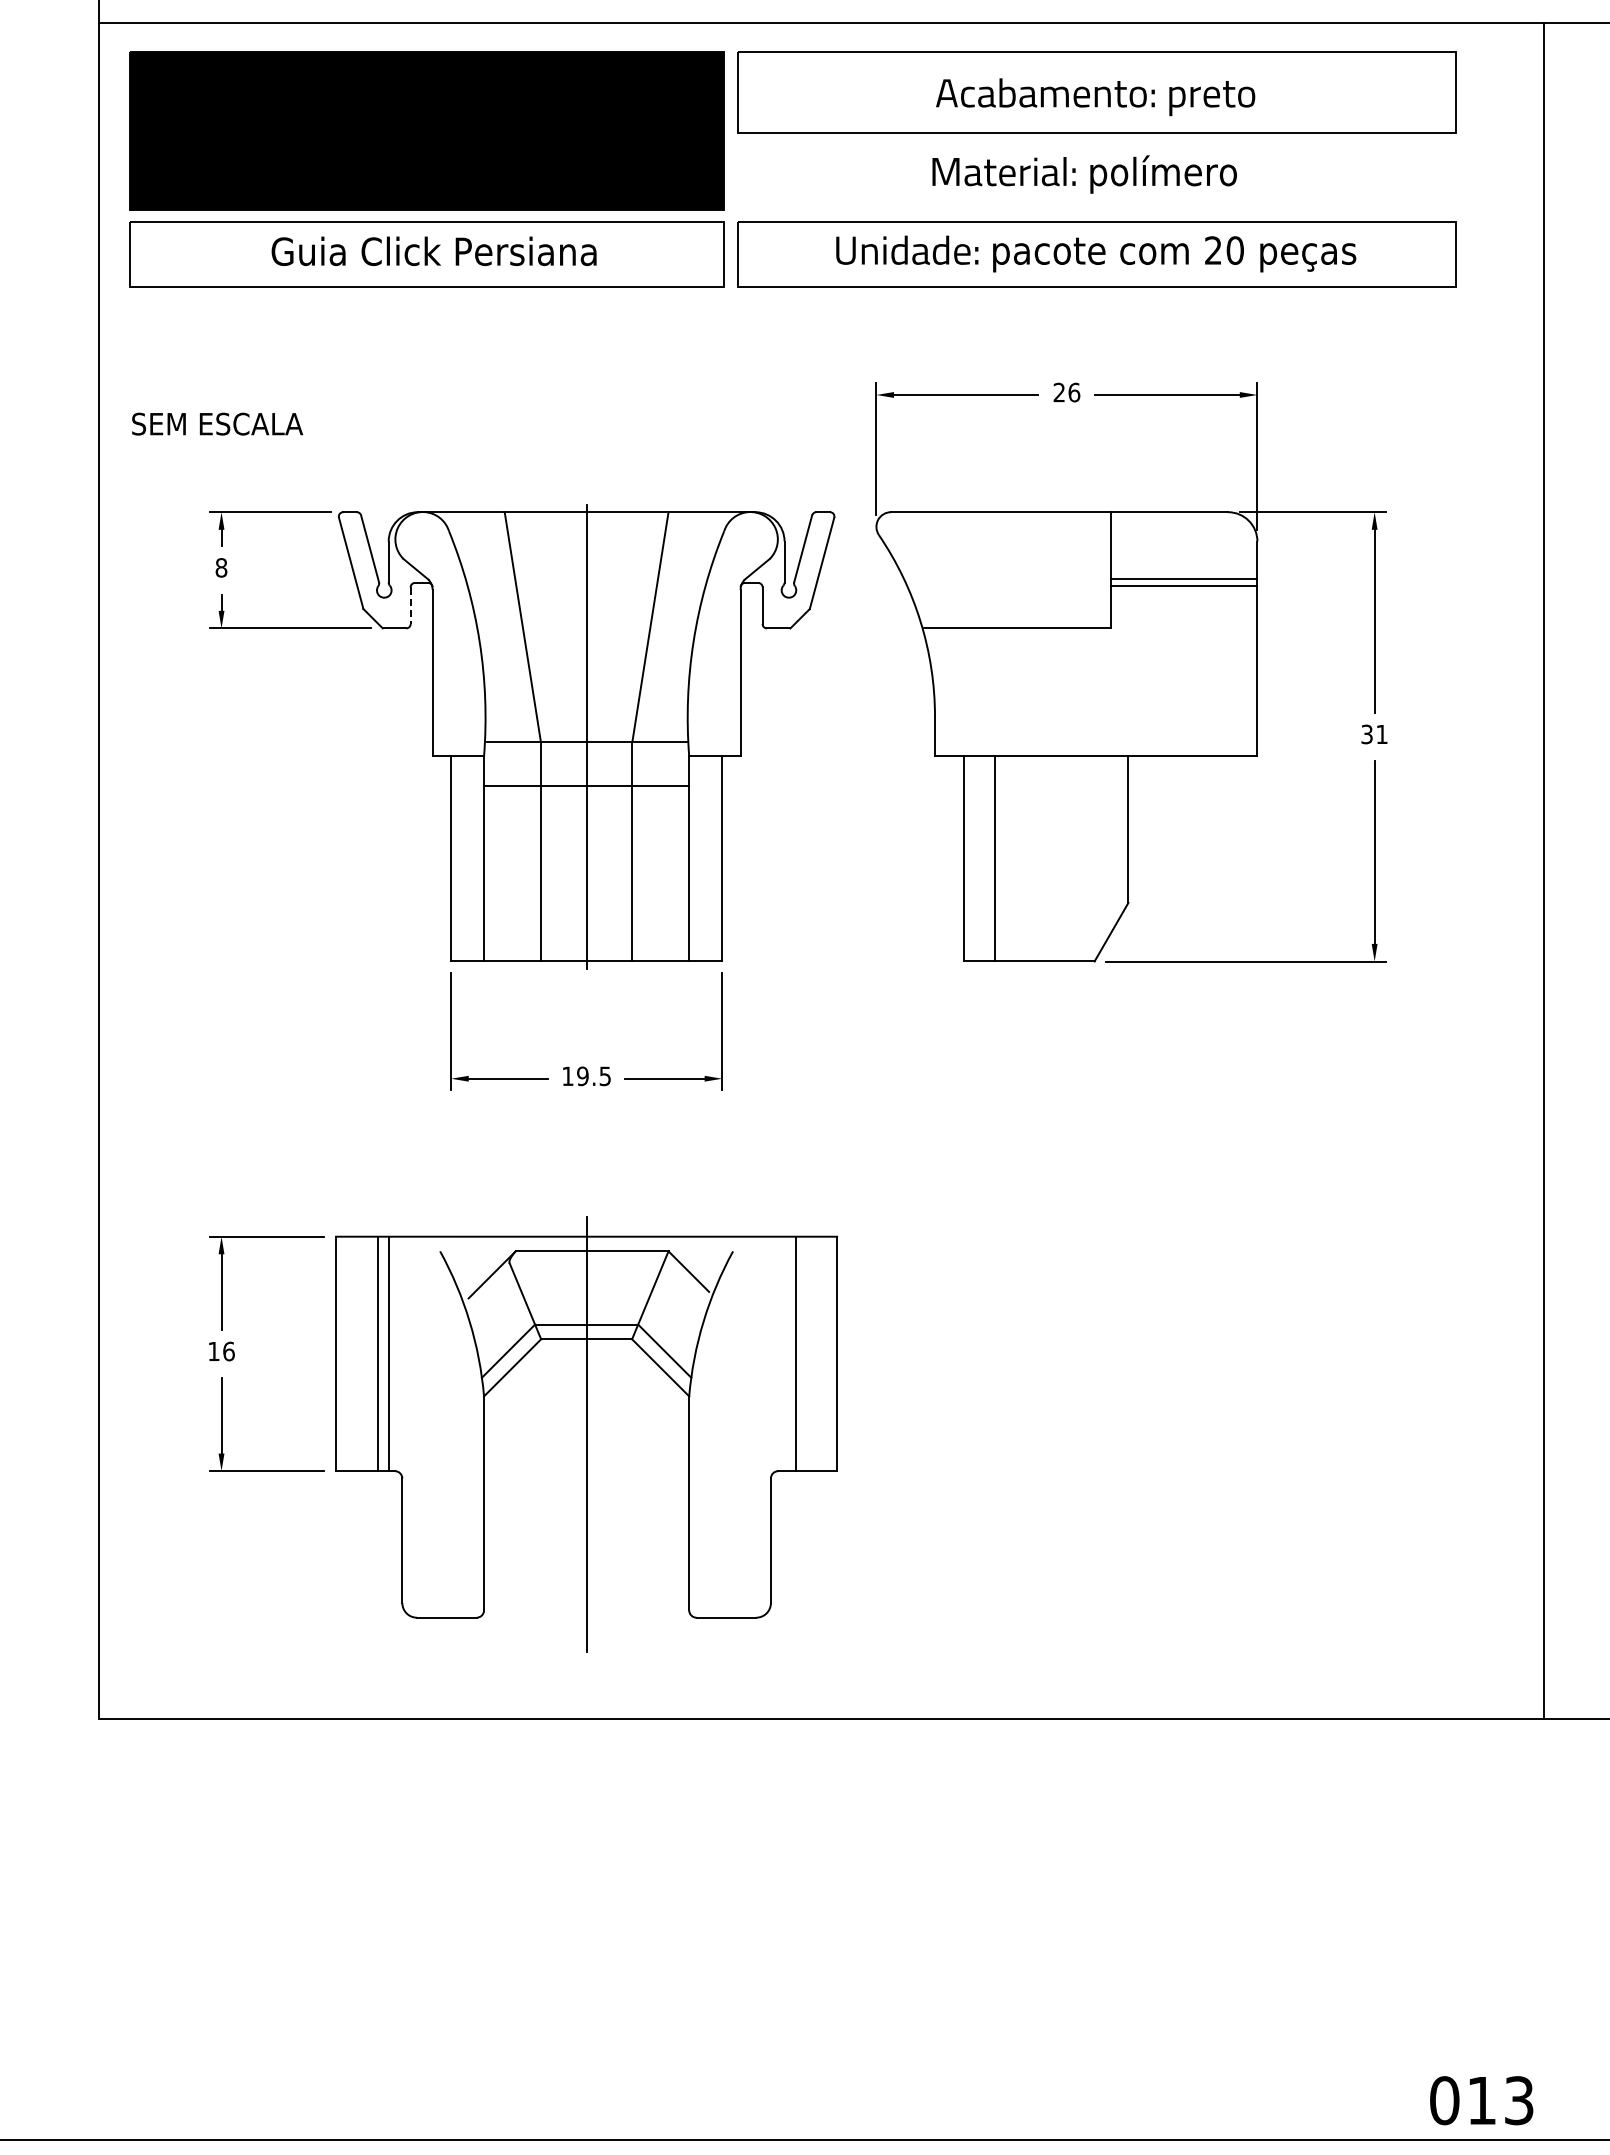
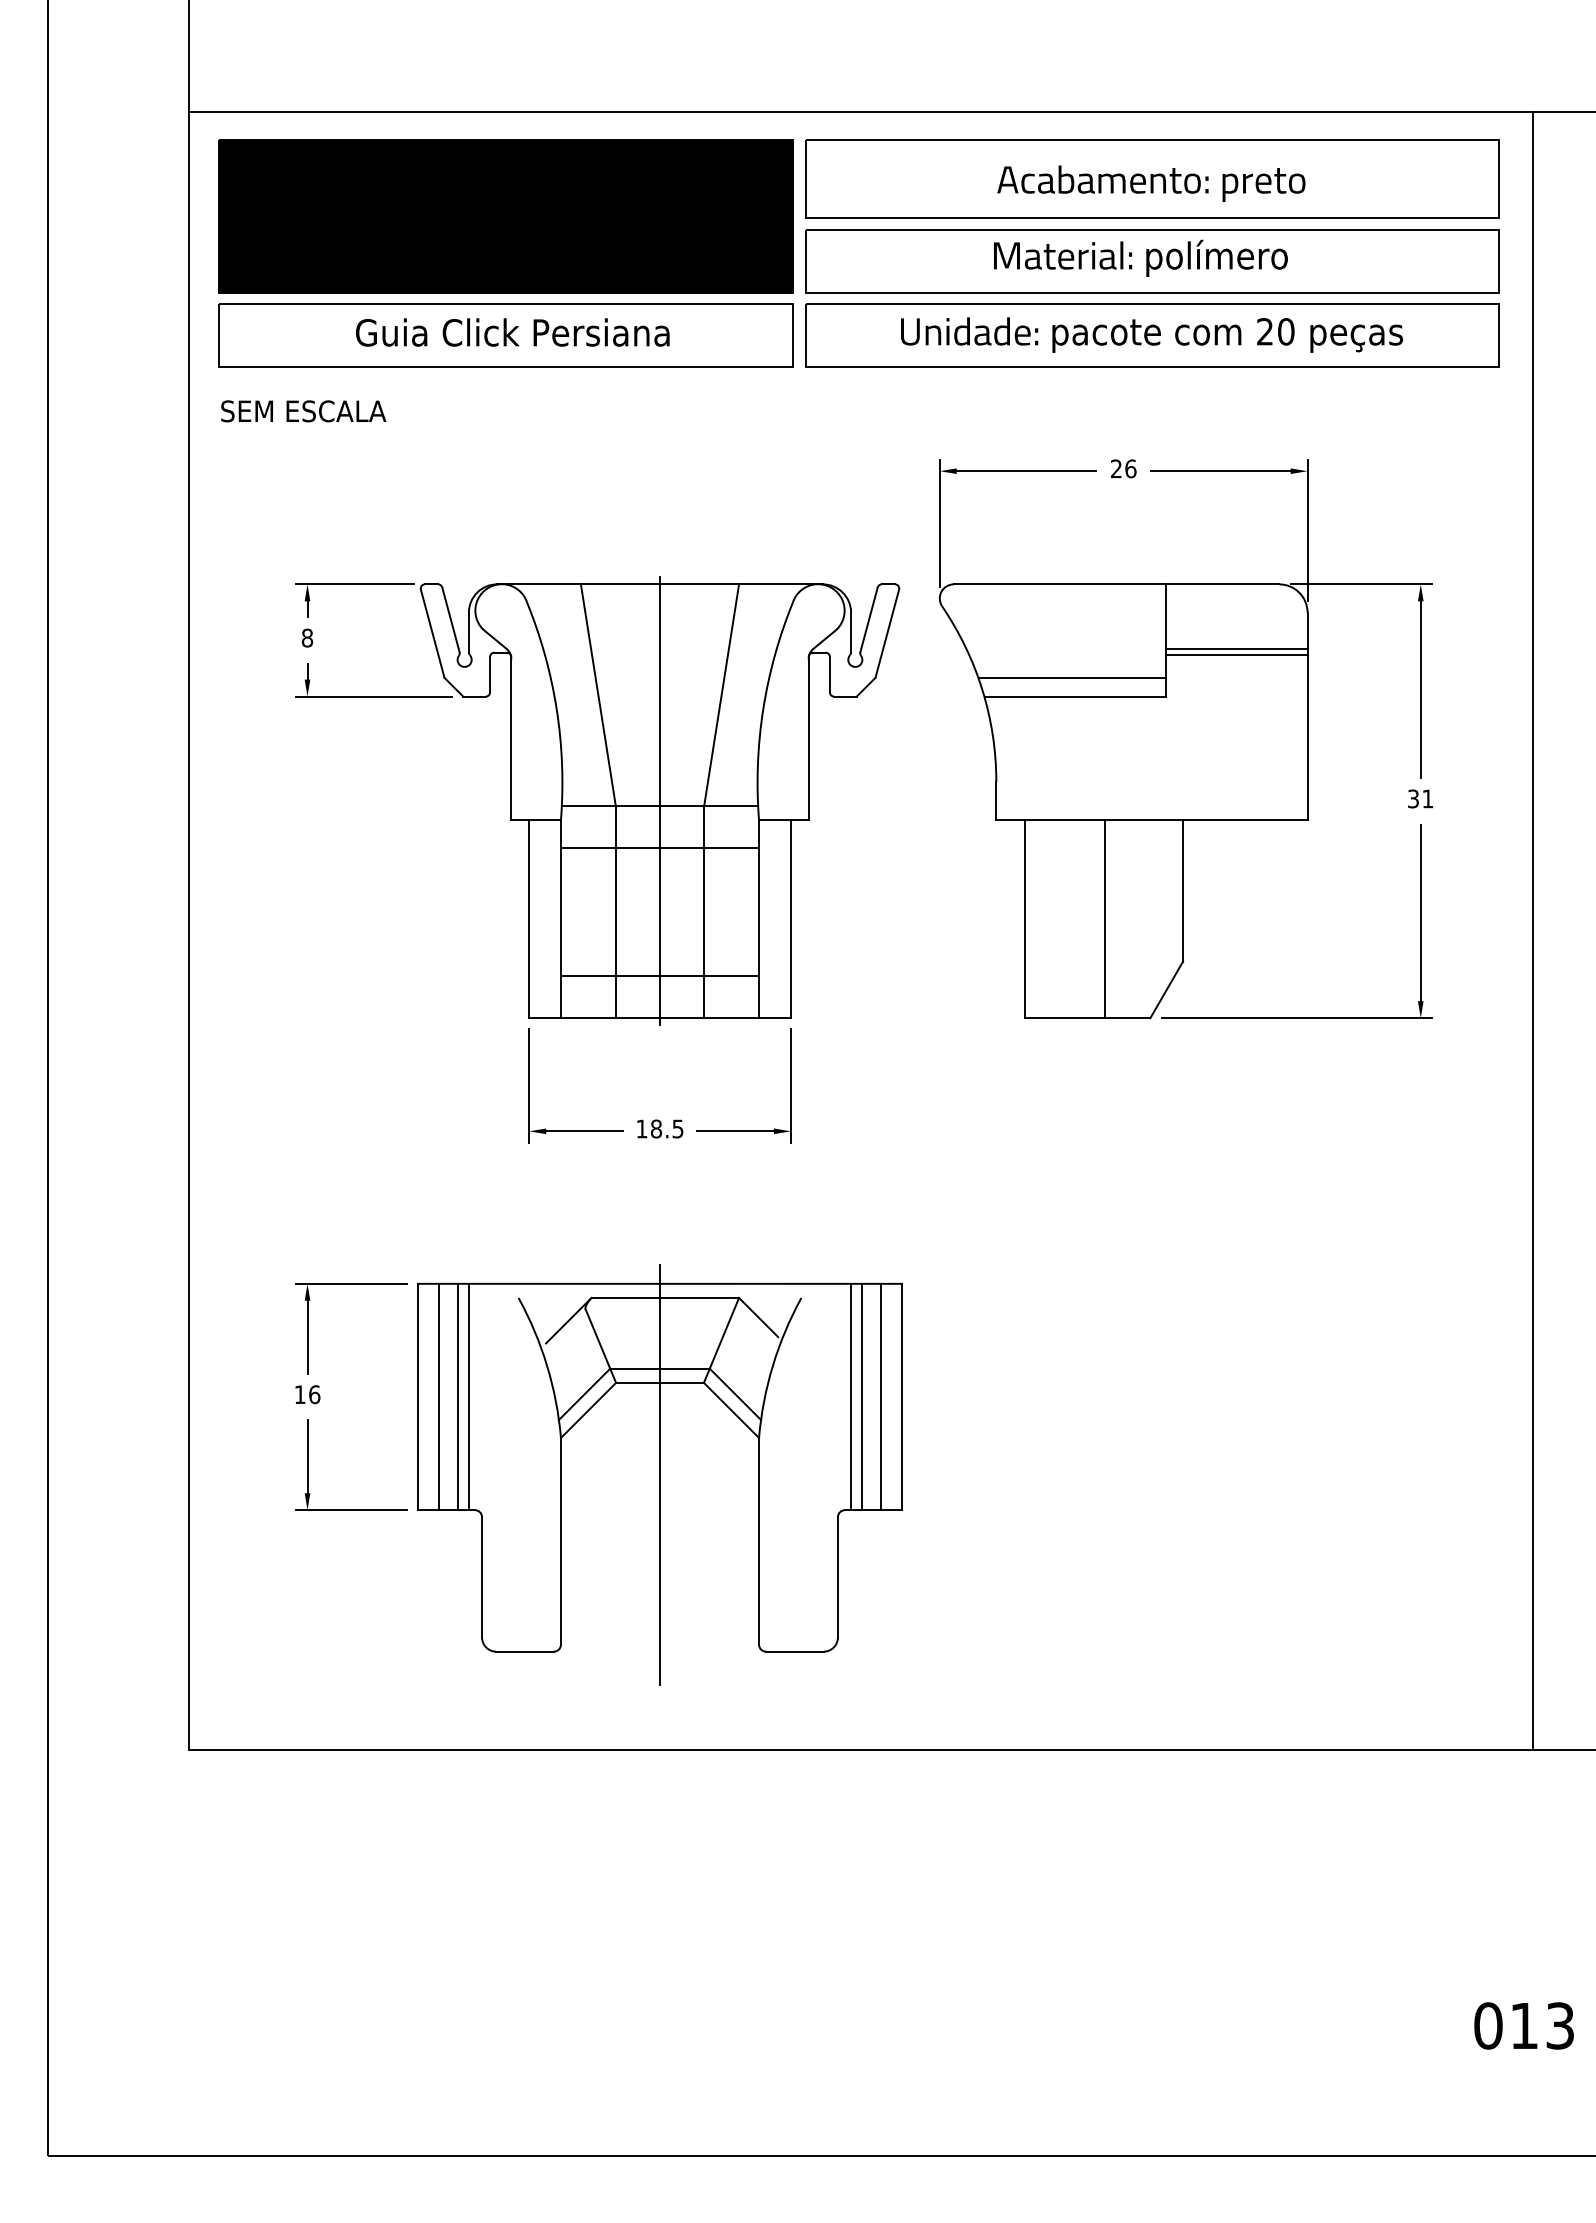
part: (1096, 177) -> (1152, 261), added
text: (217, 424) -> (303, 411), moved
line: (411, 605) -> (490, 674), dashed -> solid
line: (1013, 608) -> (1072, 677), added
line: (995, 859) -> (1105, 919), moved
line: (1544, 870) -> (1533, 930), moved
line: (586, 917) -> (659, 975), added
text: (583, 1075) -> (656, 1128), 19.5 -> 18.5
line: (357, 1353) -> (438, 1396), added
line: (784, 1353) -> (851, 1396), added
line: (816, 1353) -> (881, 1396), added
text: (1481, 2100) -> (1523, 2025), moved

